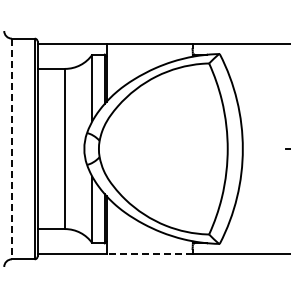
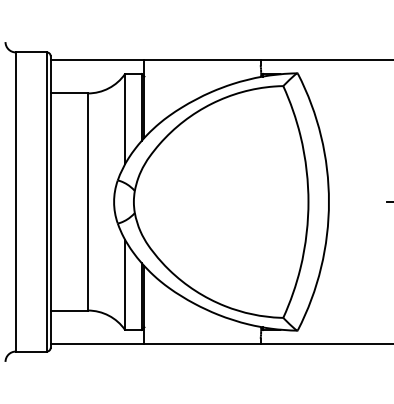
line: (11, 149) -> (15, 202), dashed -> solid
line: (149, 253) -> (202, 343), dashed -> solid

